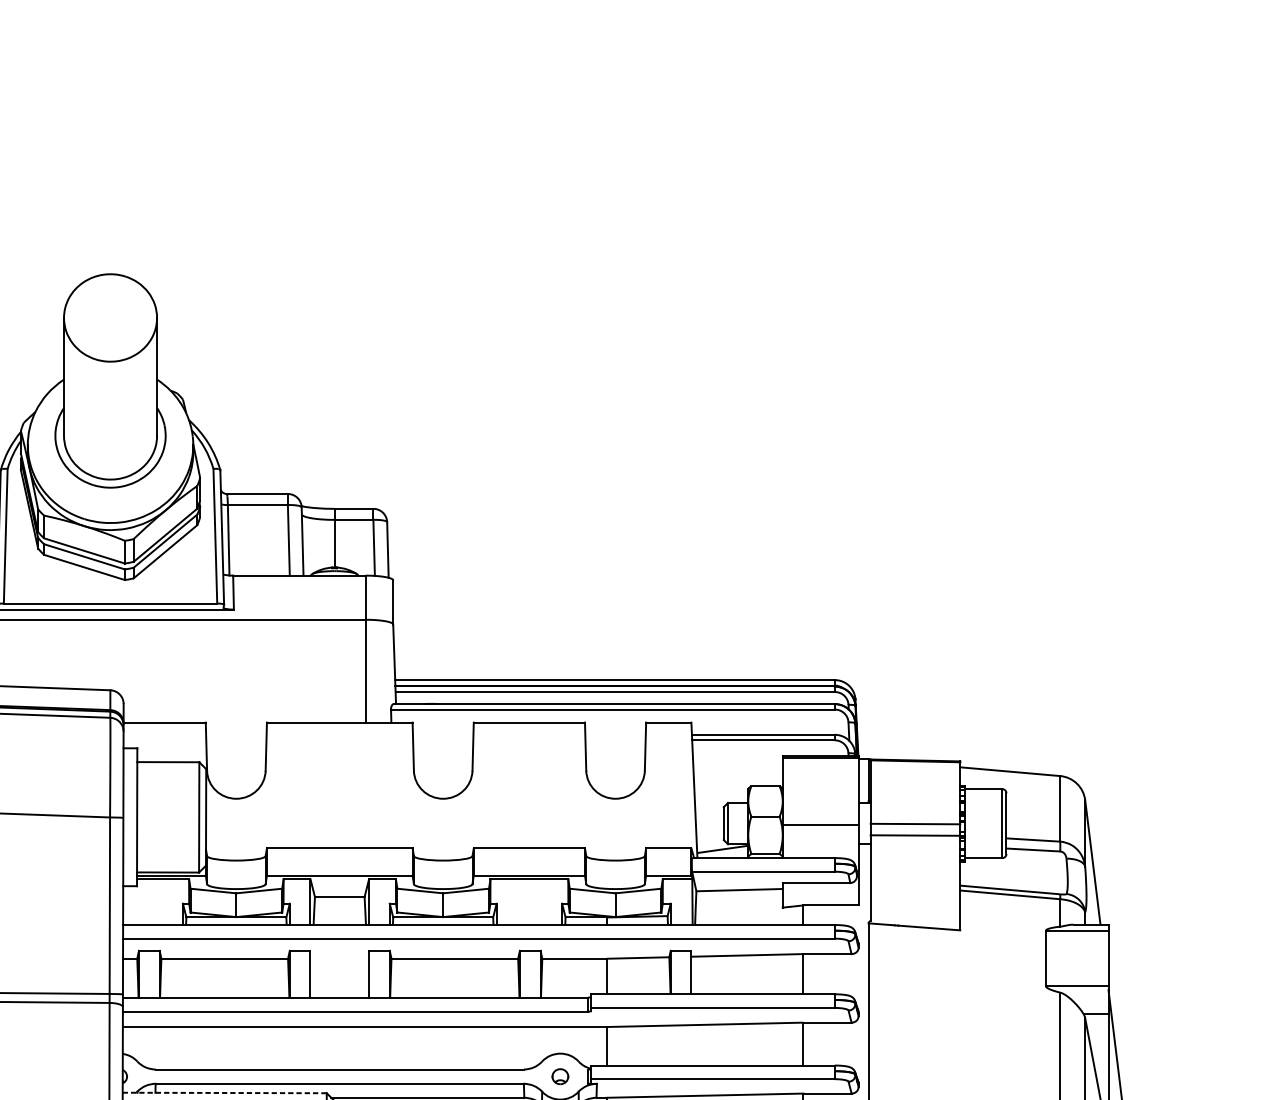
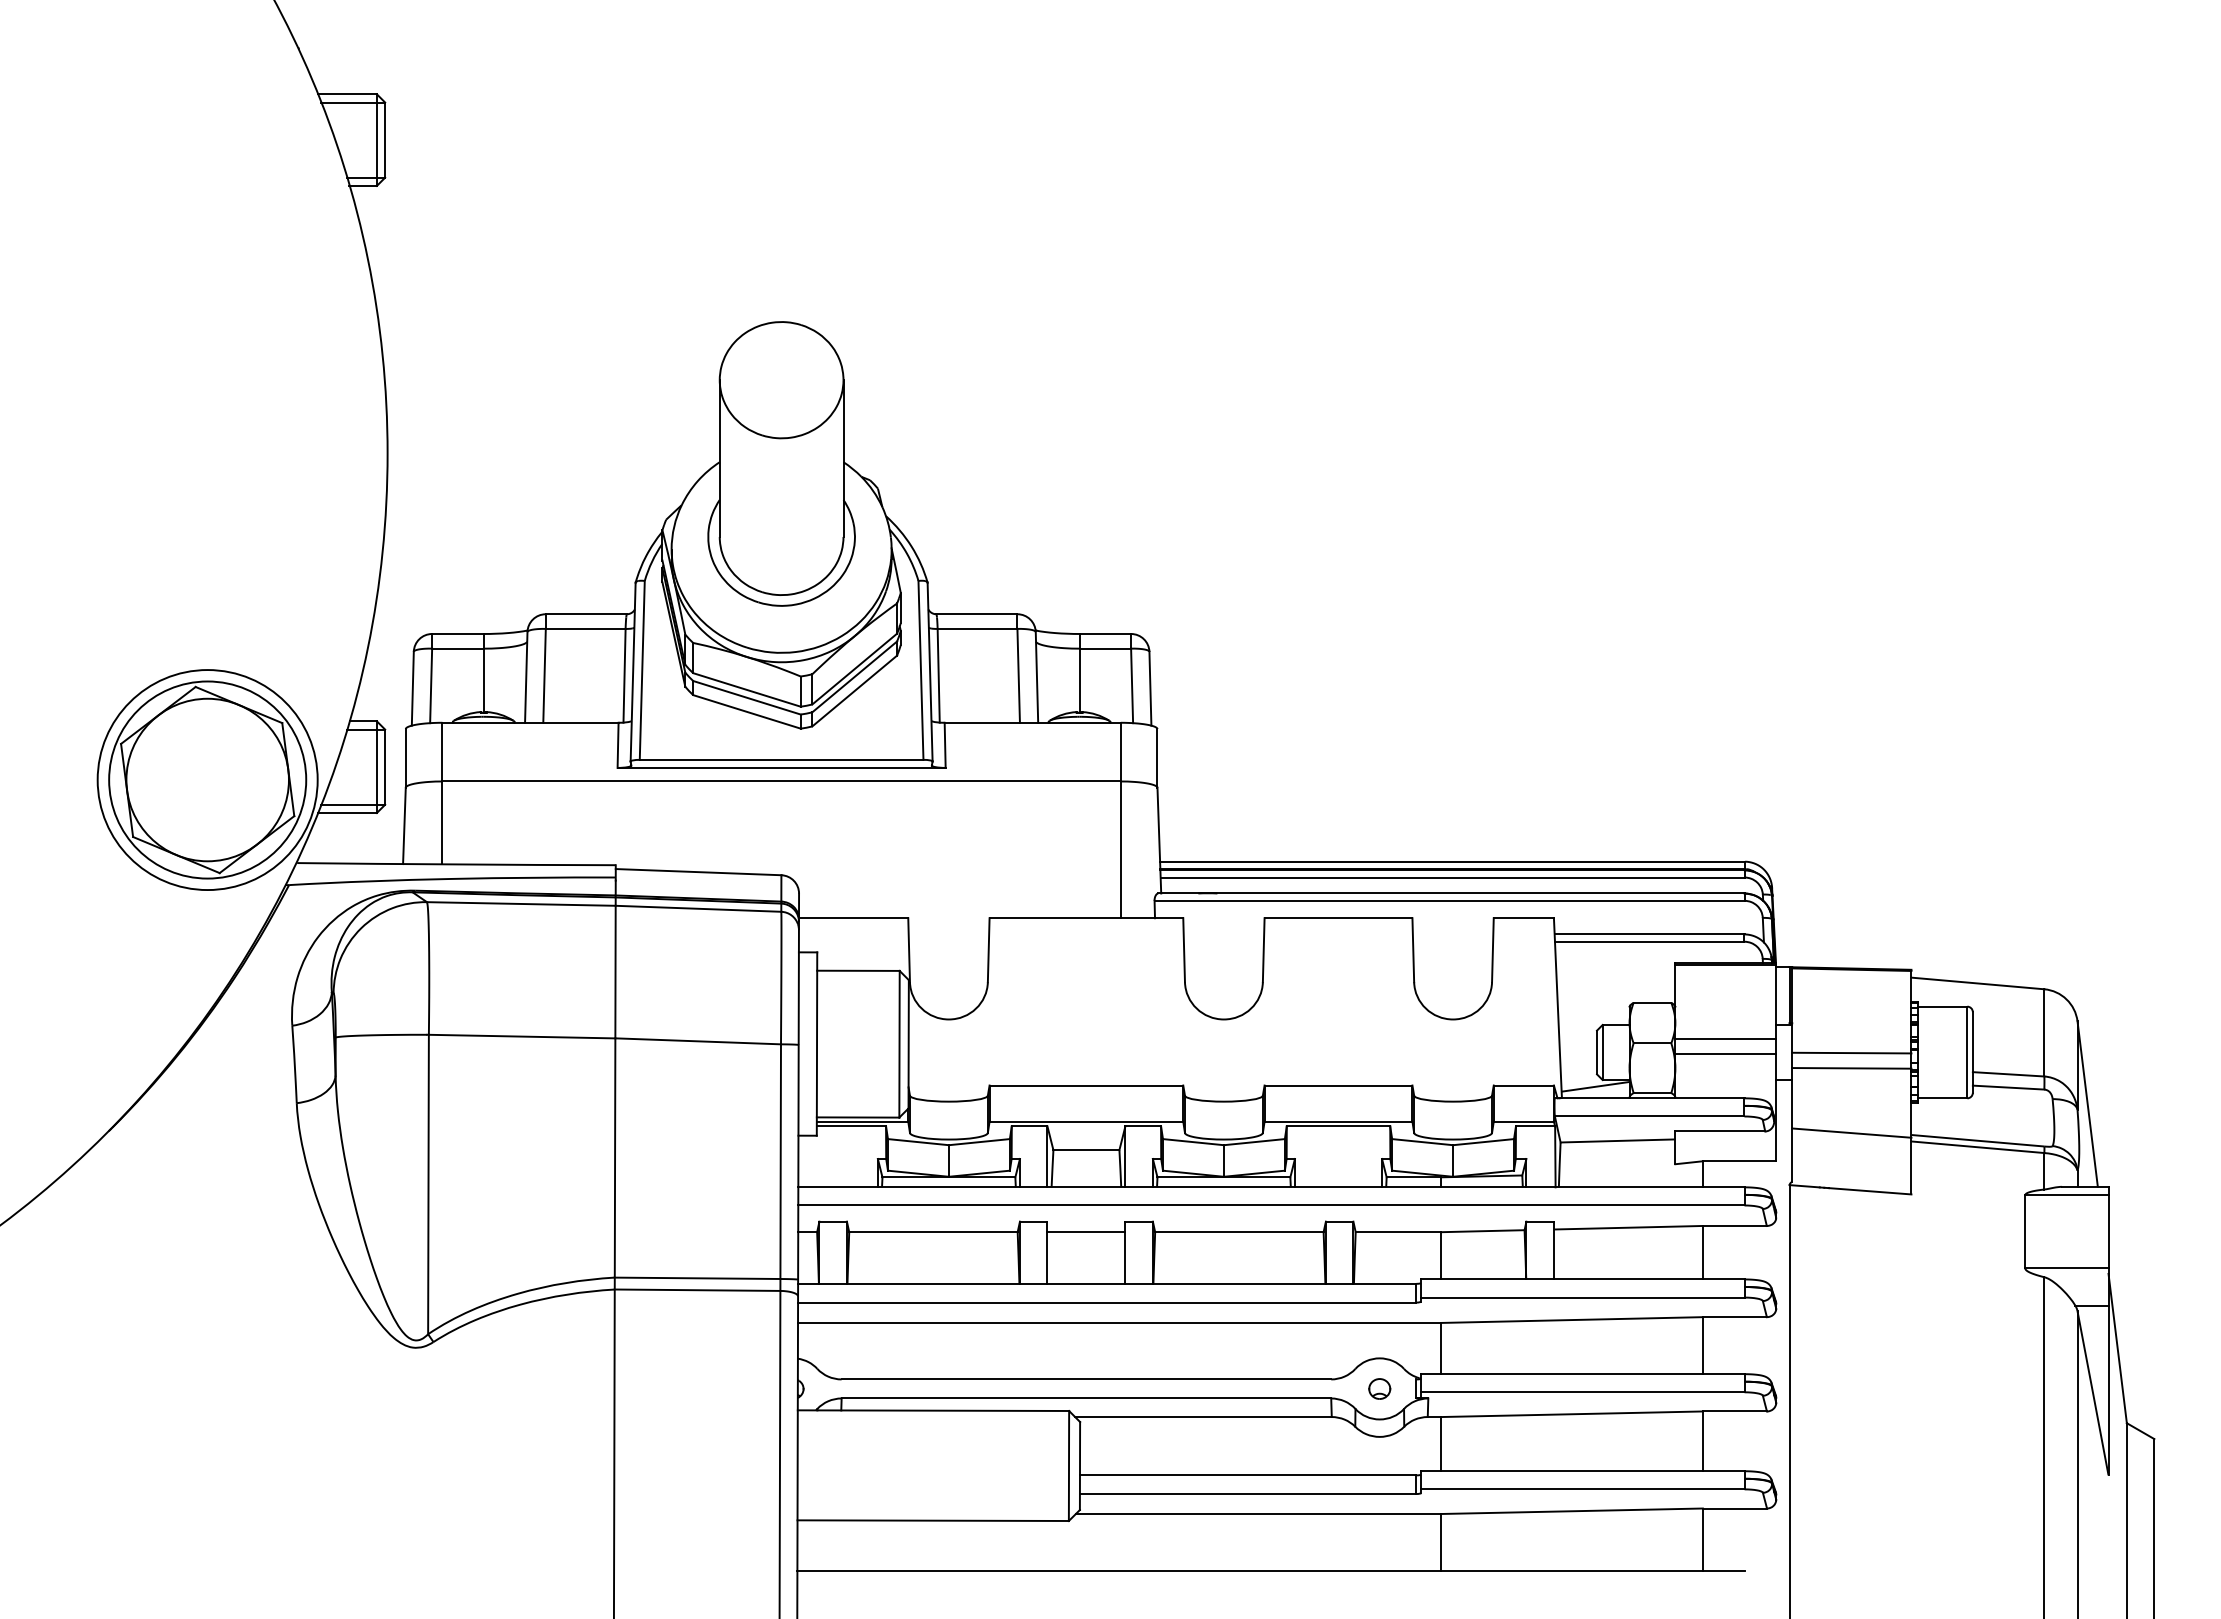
line: (820, 813) -> (1725, 1038), added
line: (915, 883) -> (1851, 1132), added
line: (339, 958) -> (1086, 1232), added
line: (224, 1092) -> (933, 1410), dashed -> solid

